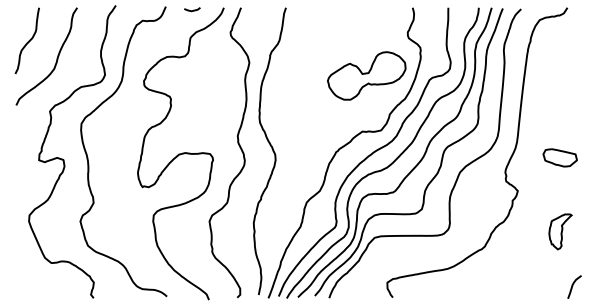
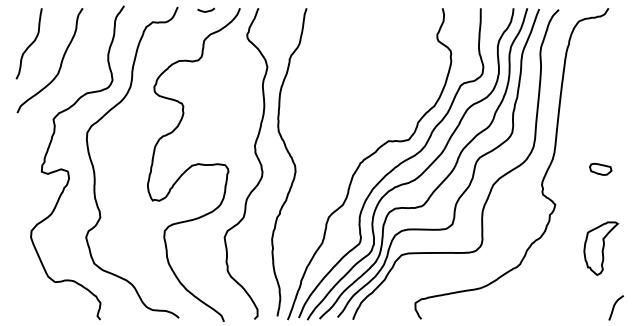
part: (366, 75) -> (393, 80), removed
part: (559, 157) -> (600, 168), size x0.6
part: (560, 231) -> (601, 248), size x1.4

